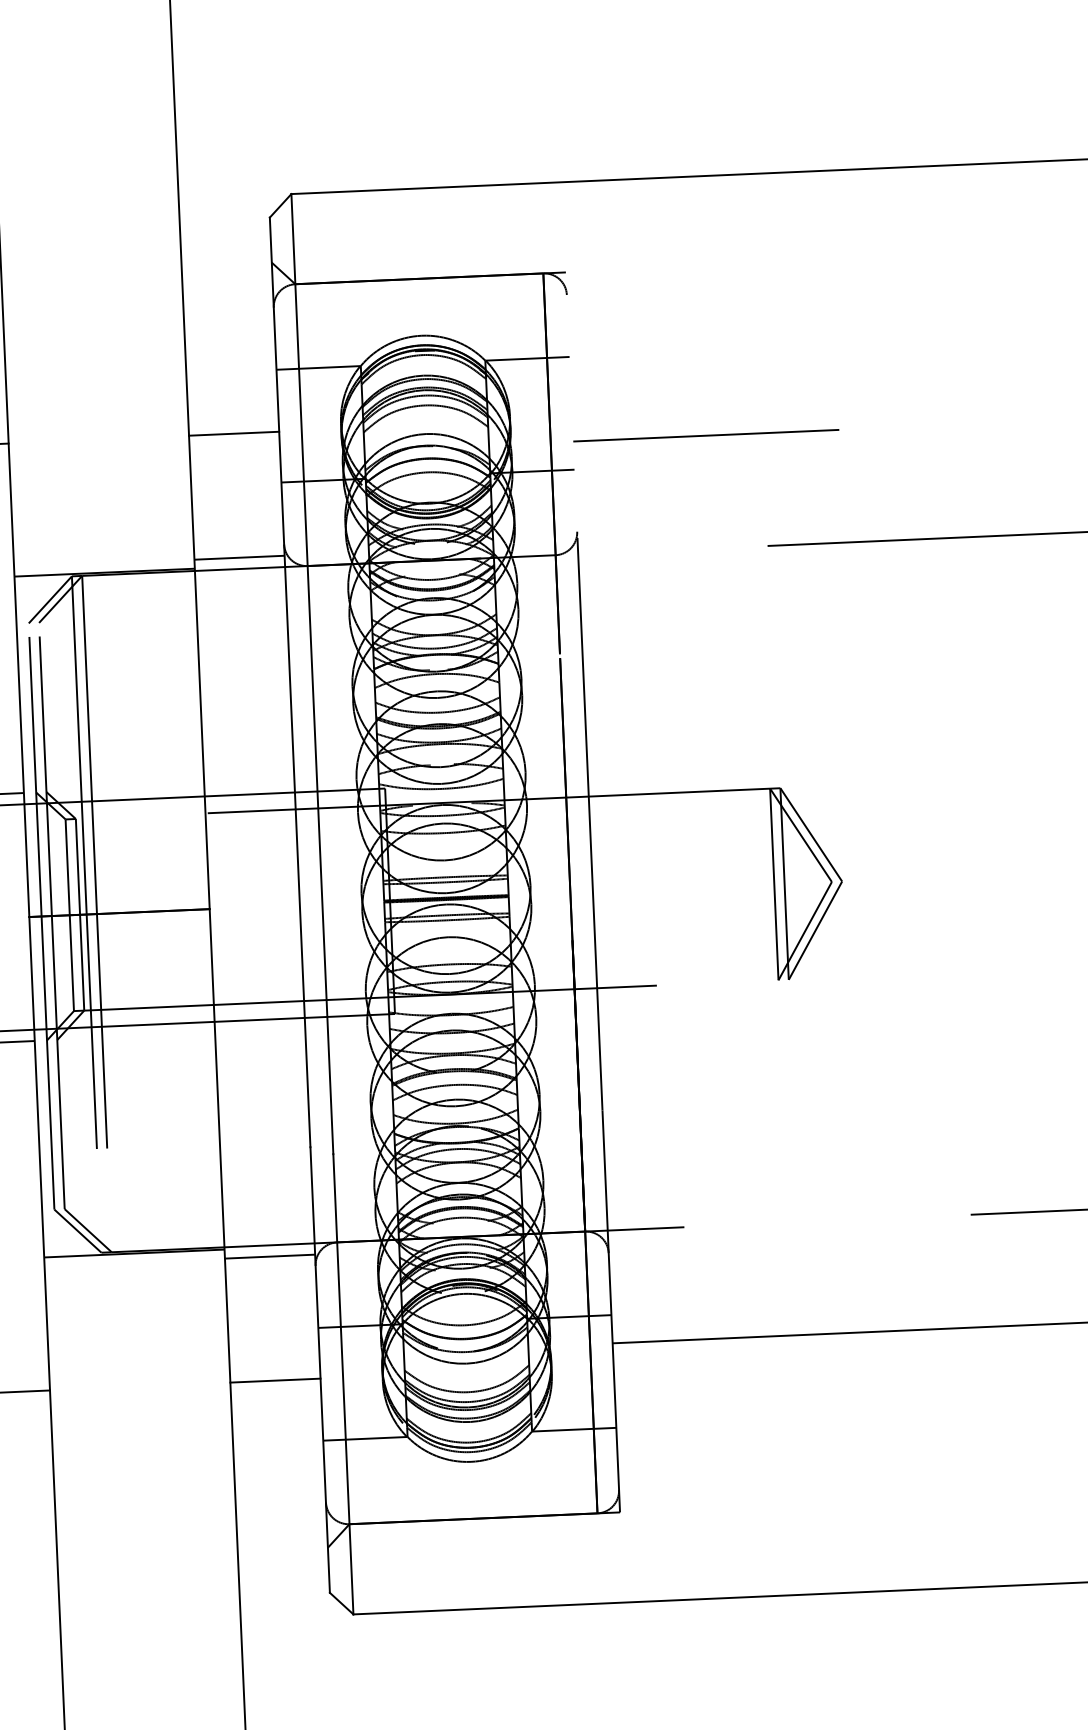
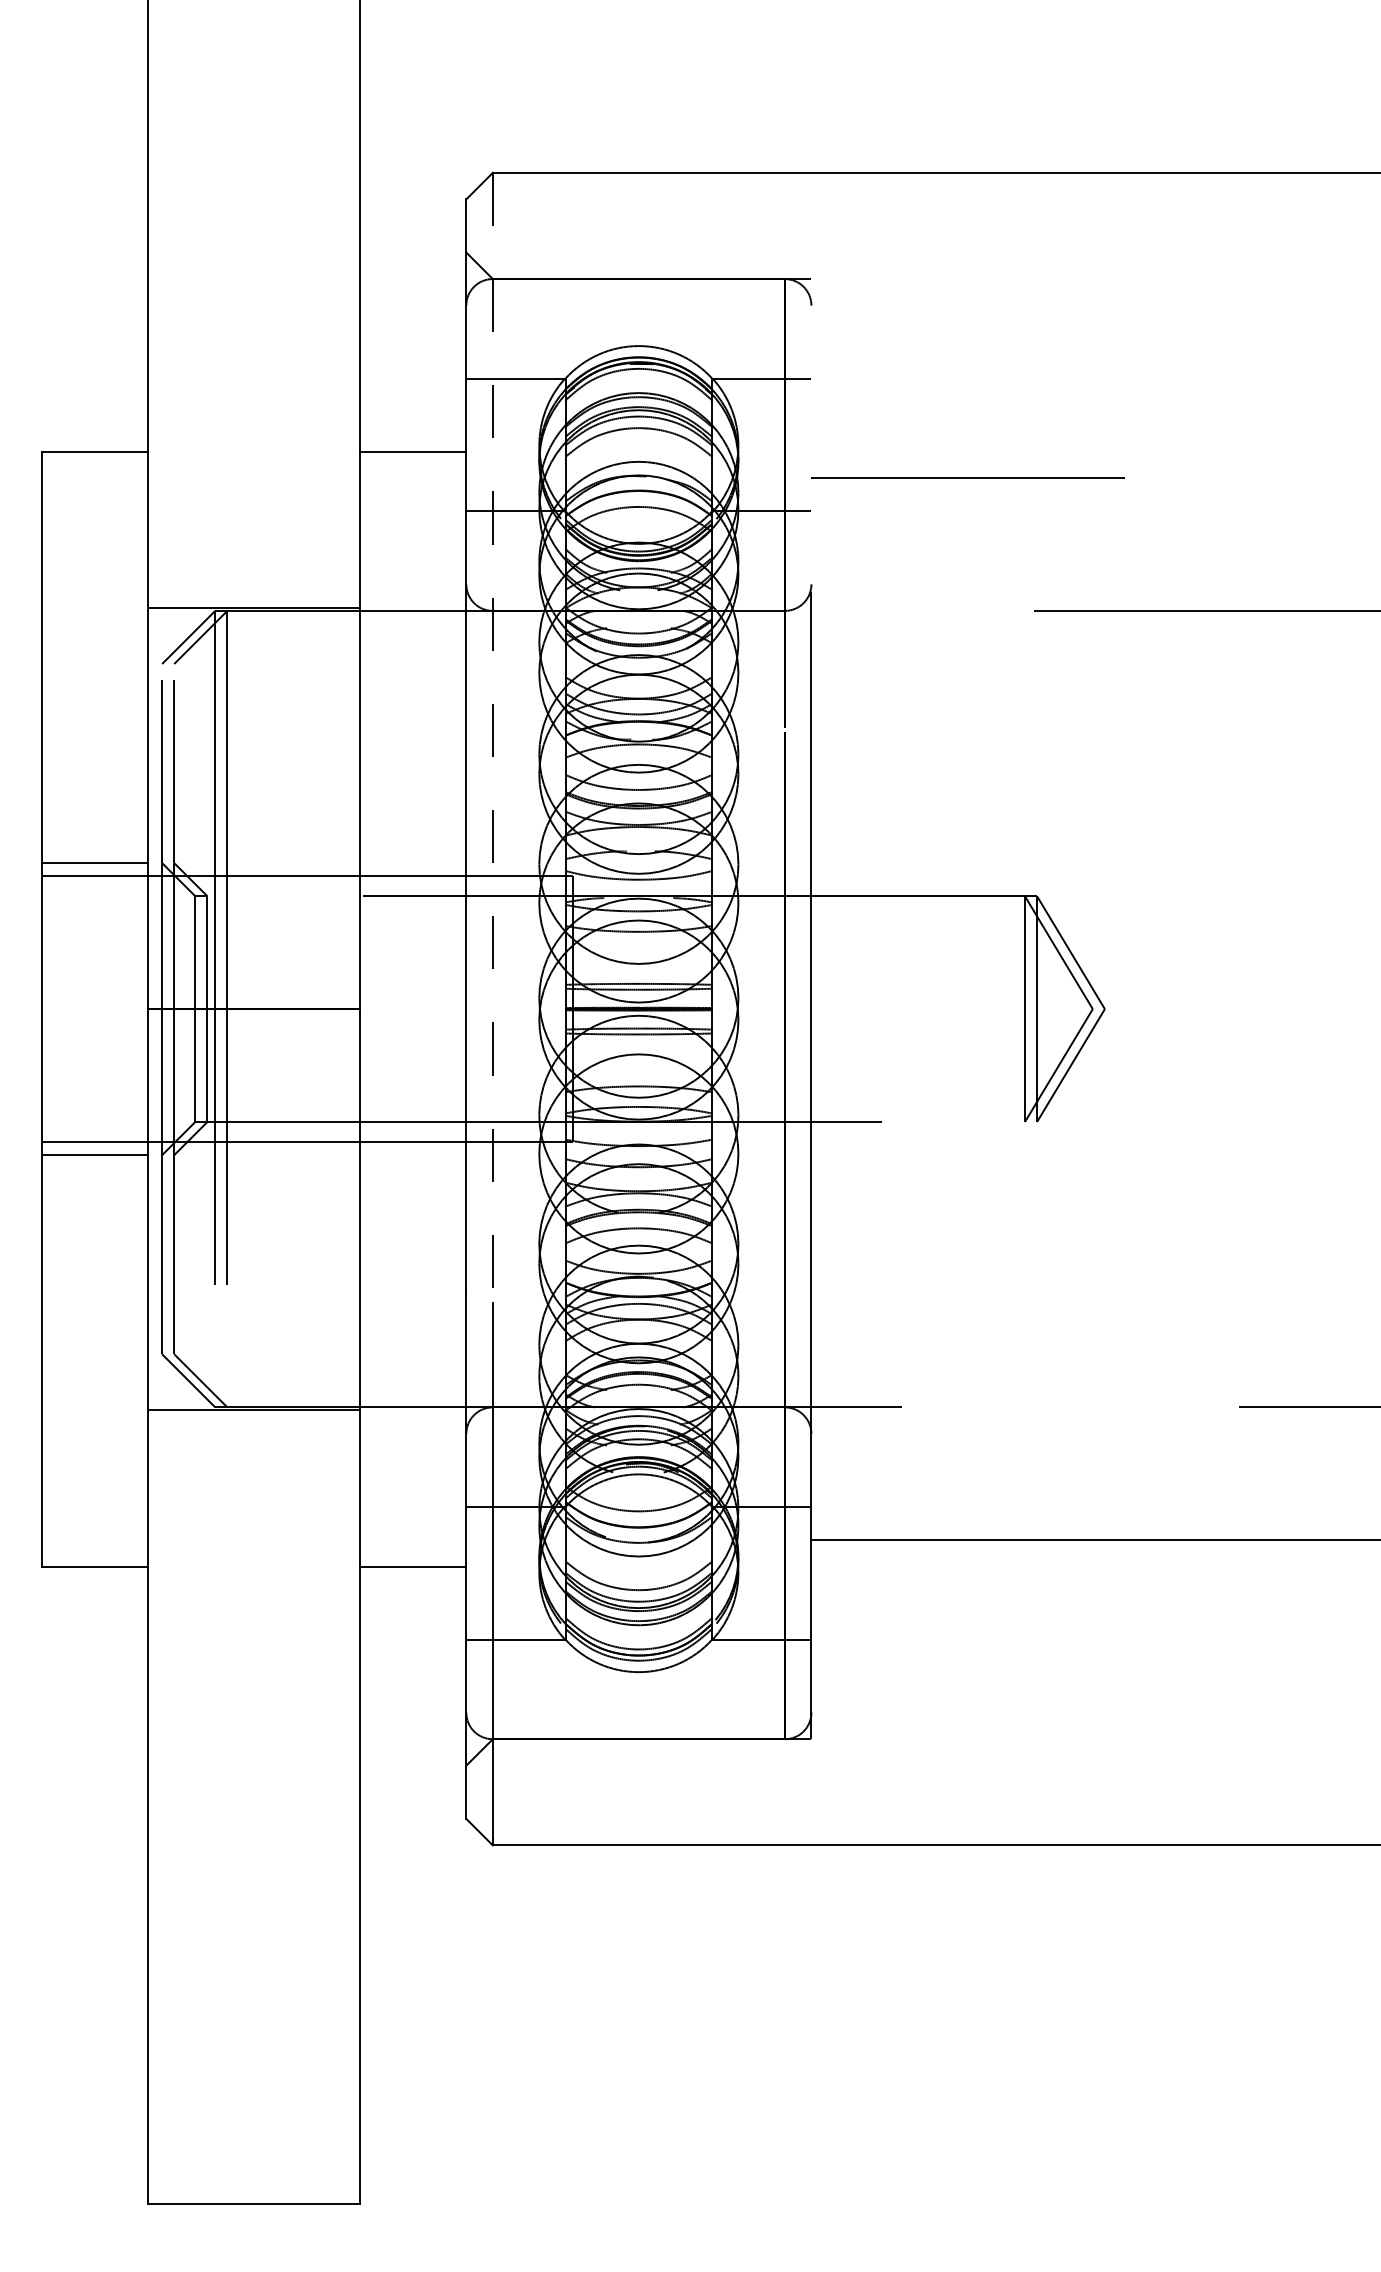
line: (239, 557) -> (413, 597), removed
line: (312, 674) -> (492, 738), solid -> dashed
line: (270, 1256) -> (413, 1420), removed

